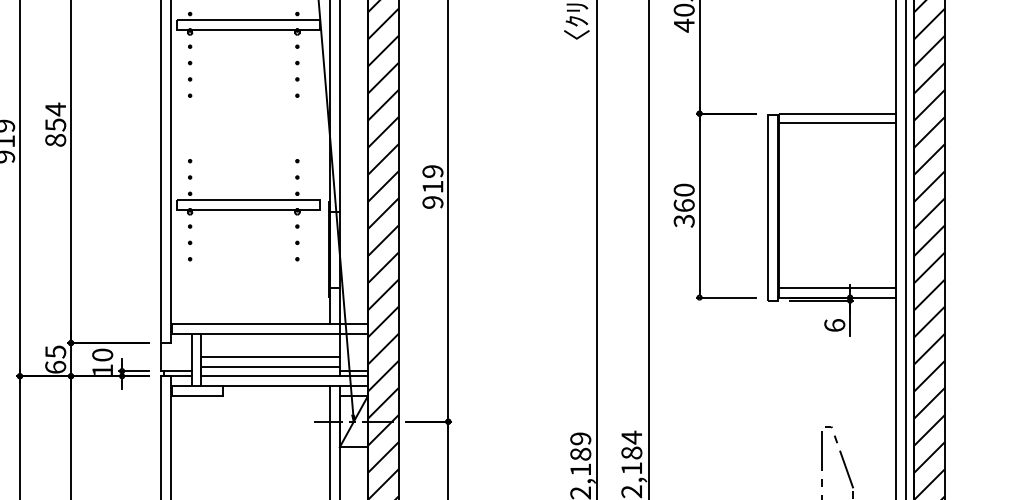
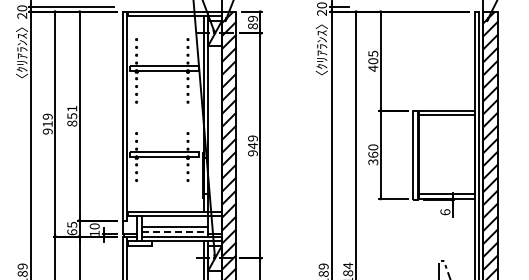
text: (56, 108) -> (72, 108), 854 -> 851
text: (432, 186) -> (252, 145), 919 -> 949
line: (271, 365) -> (175, 231), solid -> dashed

